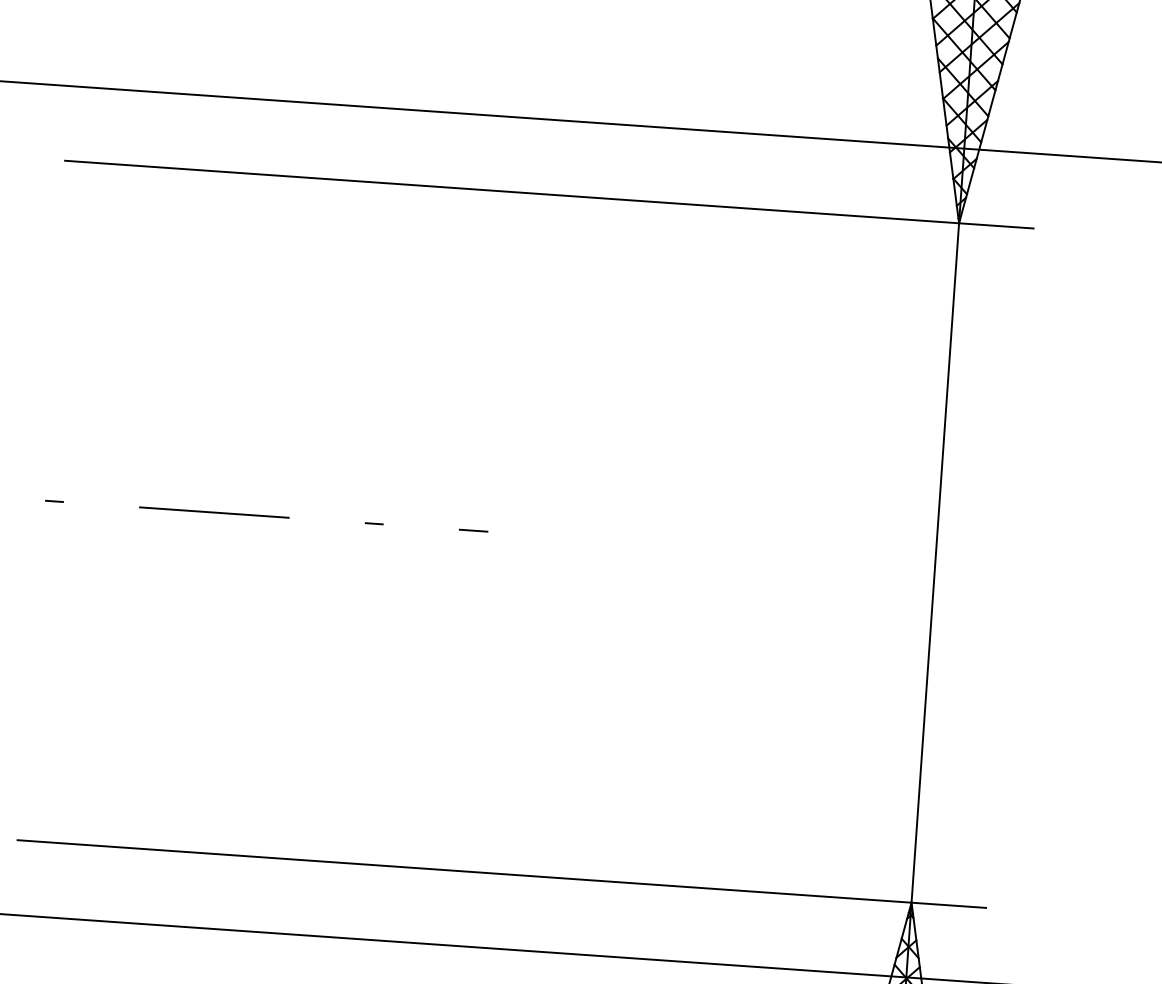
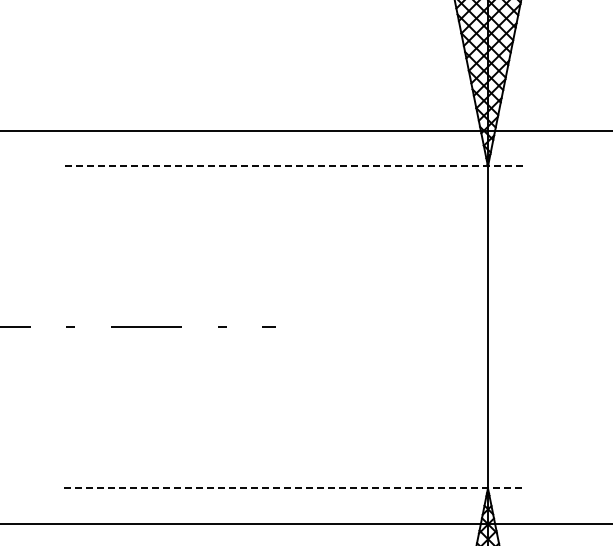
line: (548, 194) -> (293, 166), solid -> dashed
line: (503, 874) -> (294, 488), solid -> dashed

